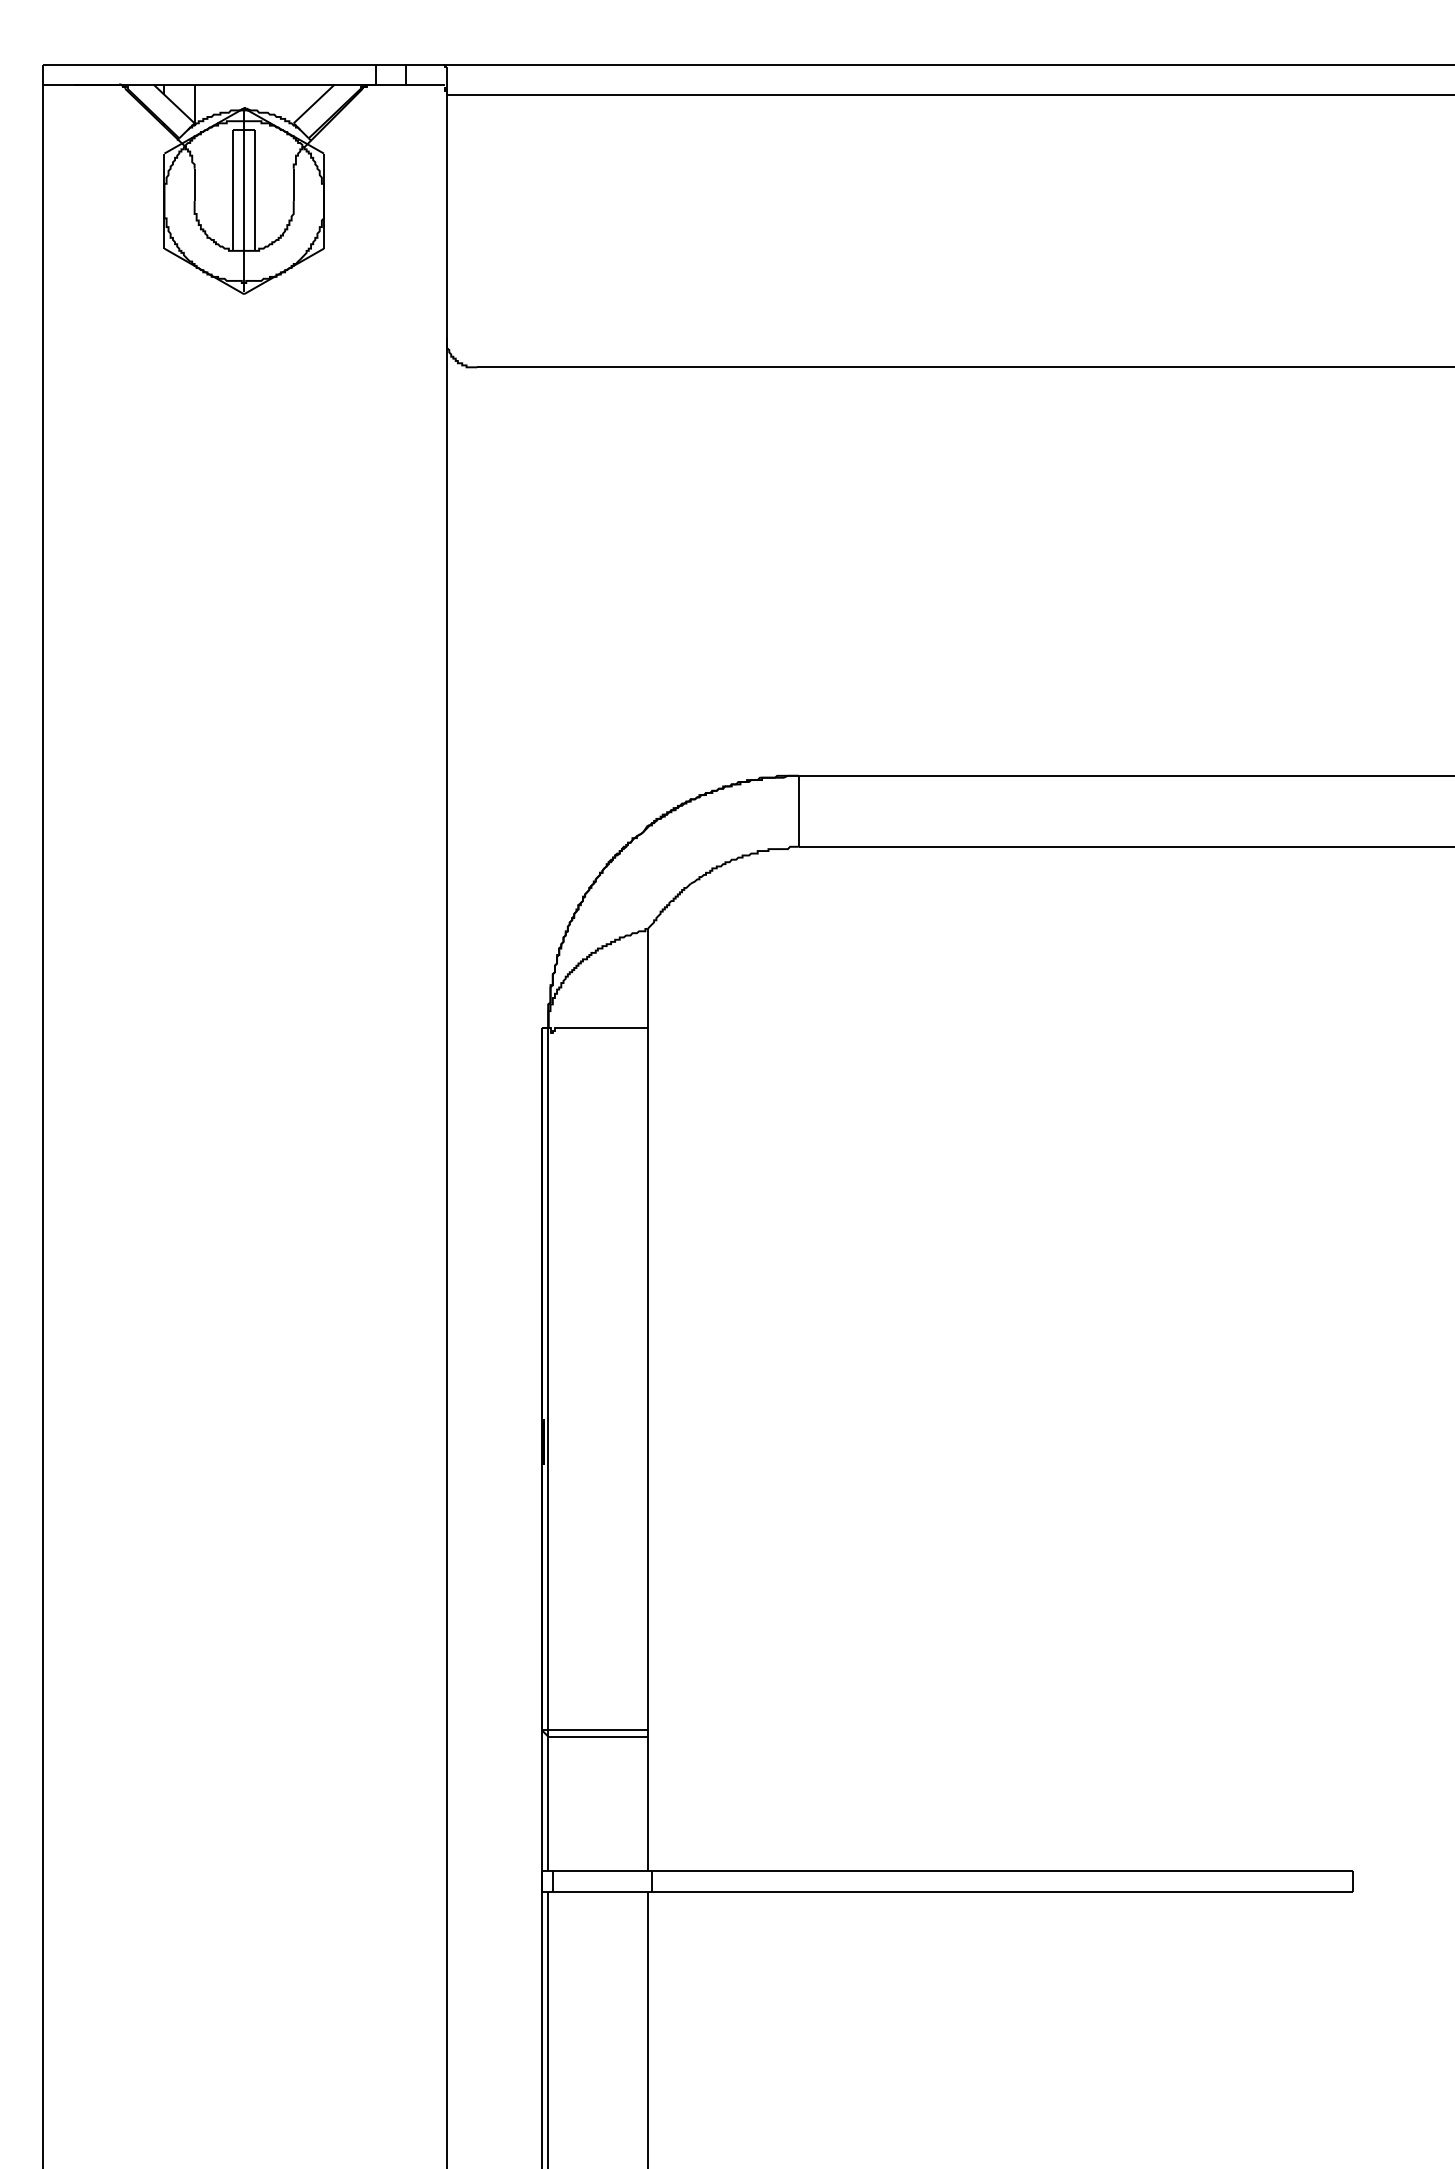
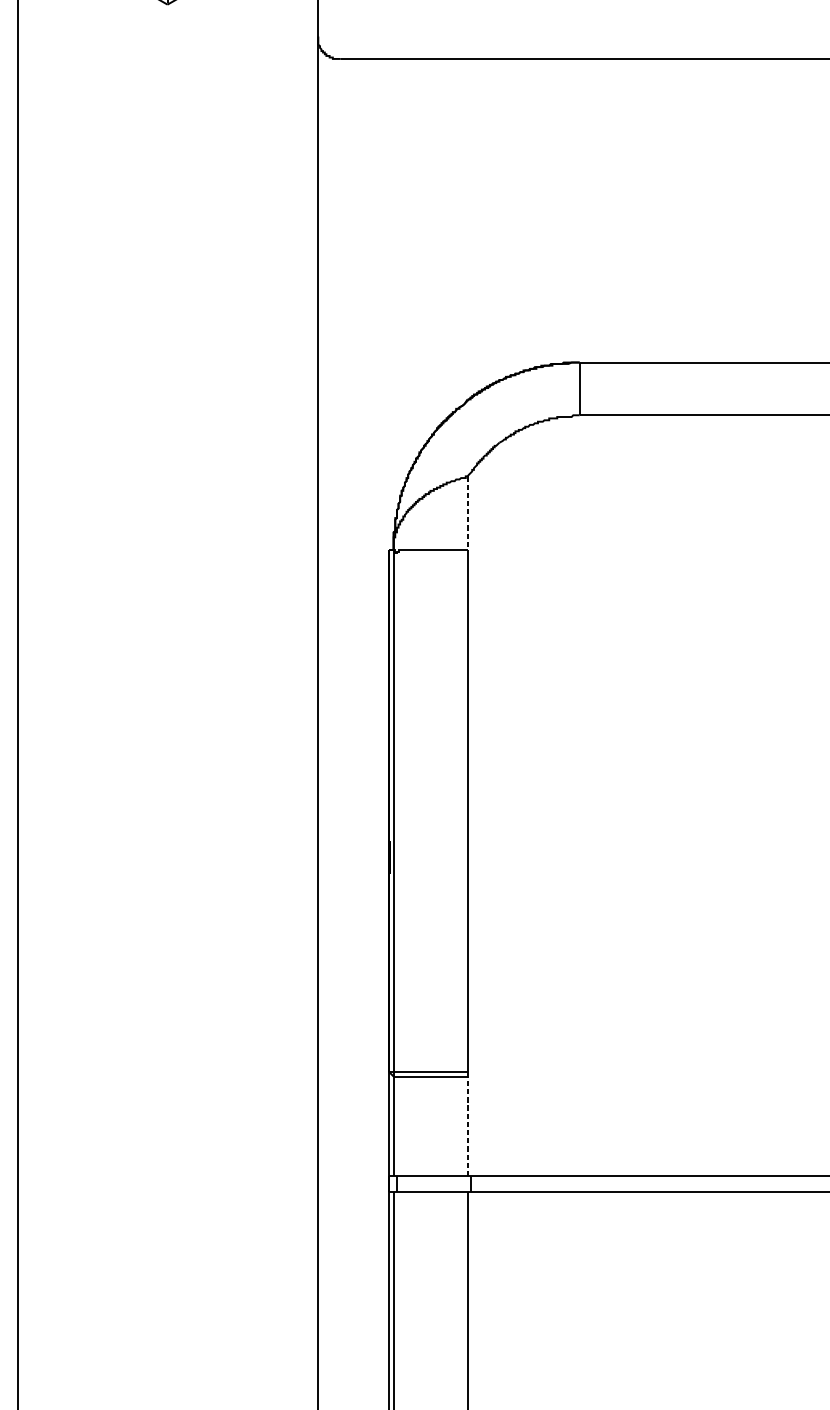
line: (647, 978) -> (467, 513), solid -> dashed
line: (647, 1803) -> (467, 1126), solid -> dashed

